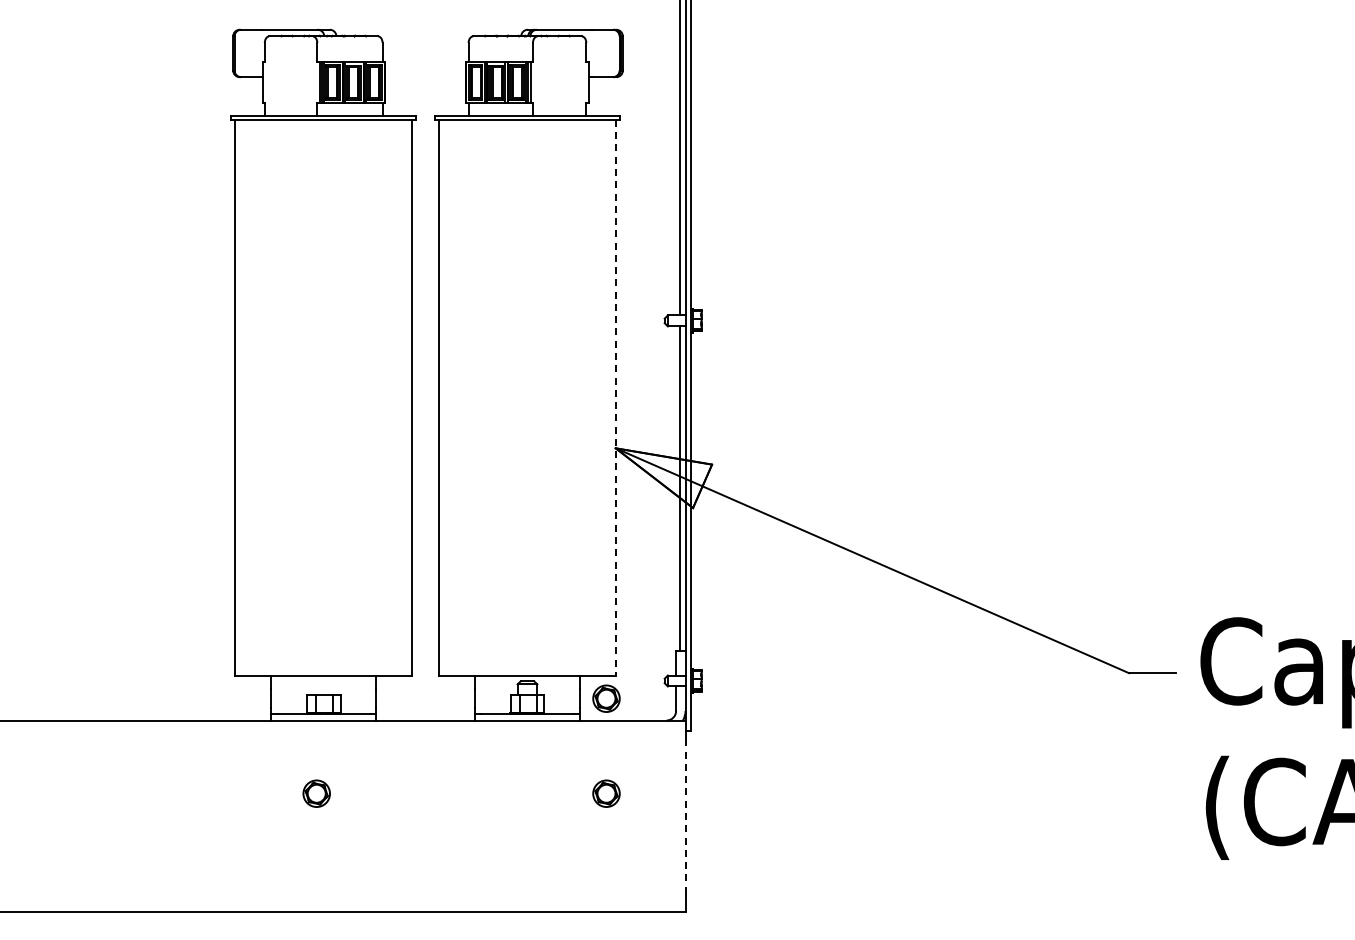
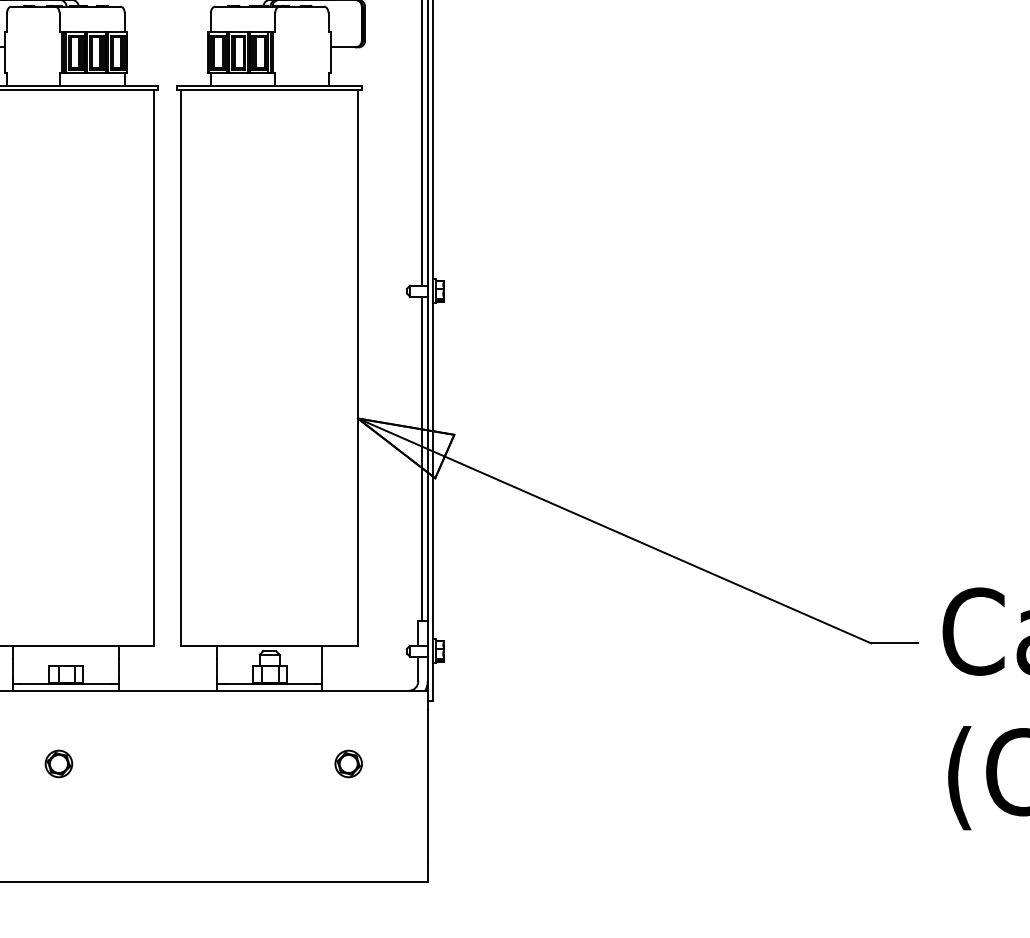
line: (615, 397) -> (357, 367), dashed -> solid
part: (606, 698) -> (348, 668), removed
line: (685, 816) -> (427, 786), dashed -> solid

